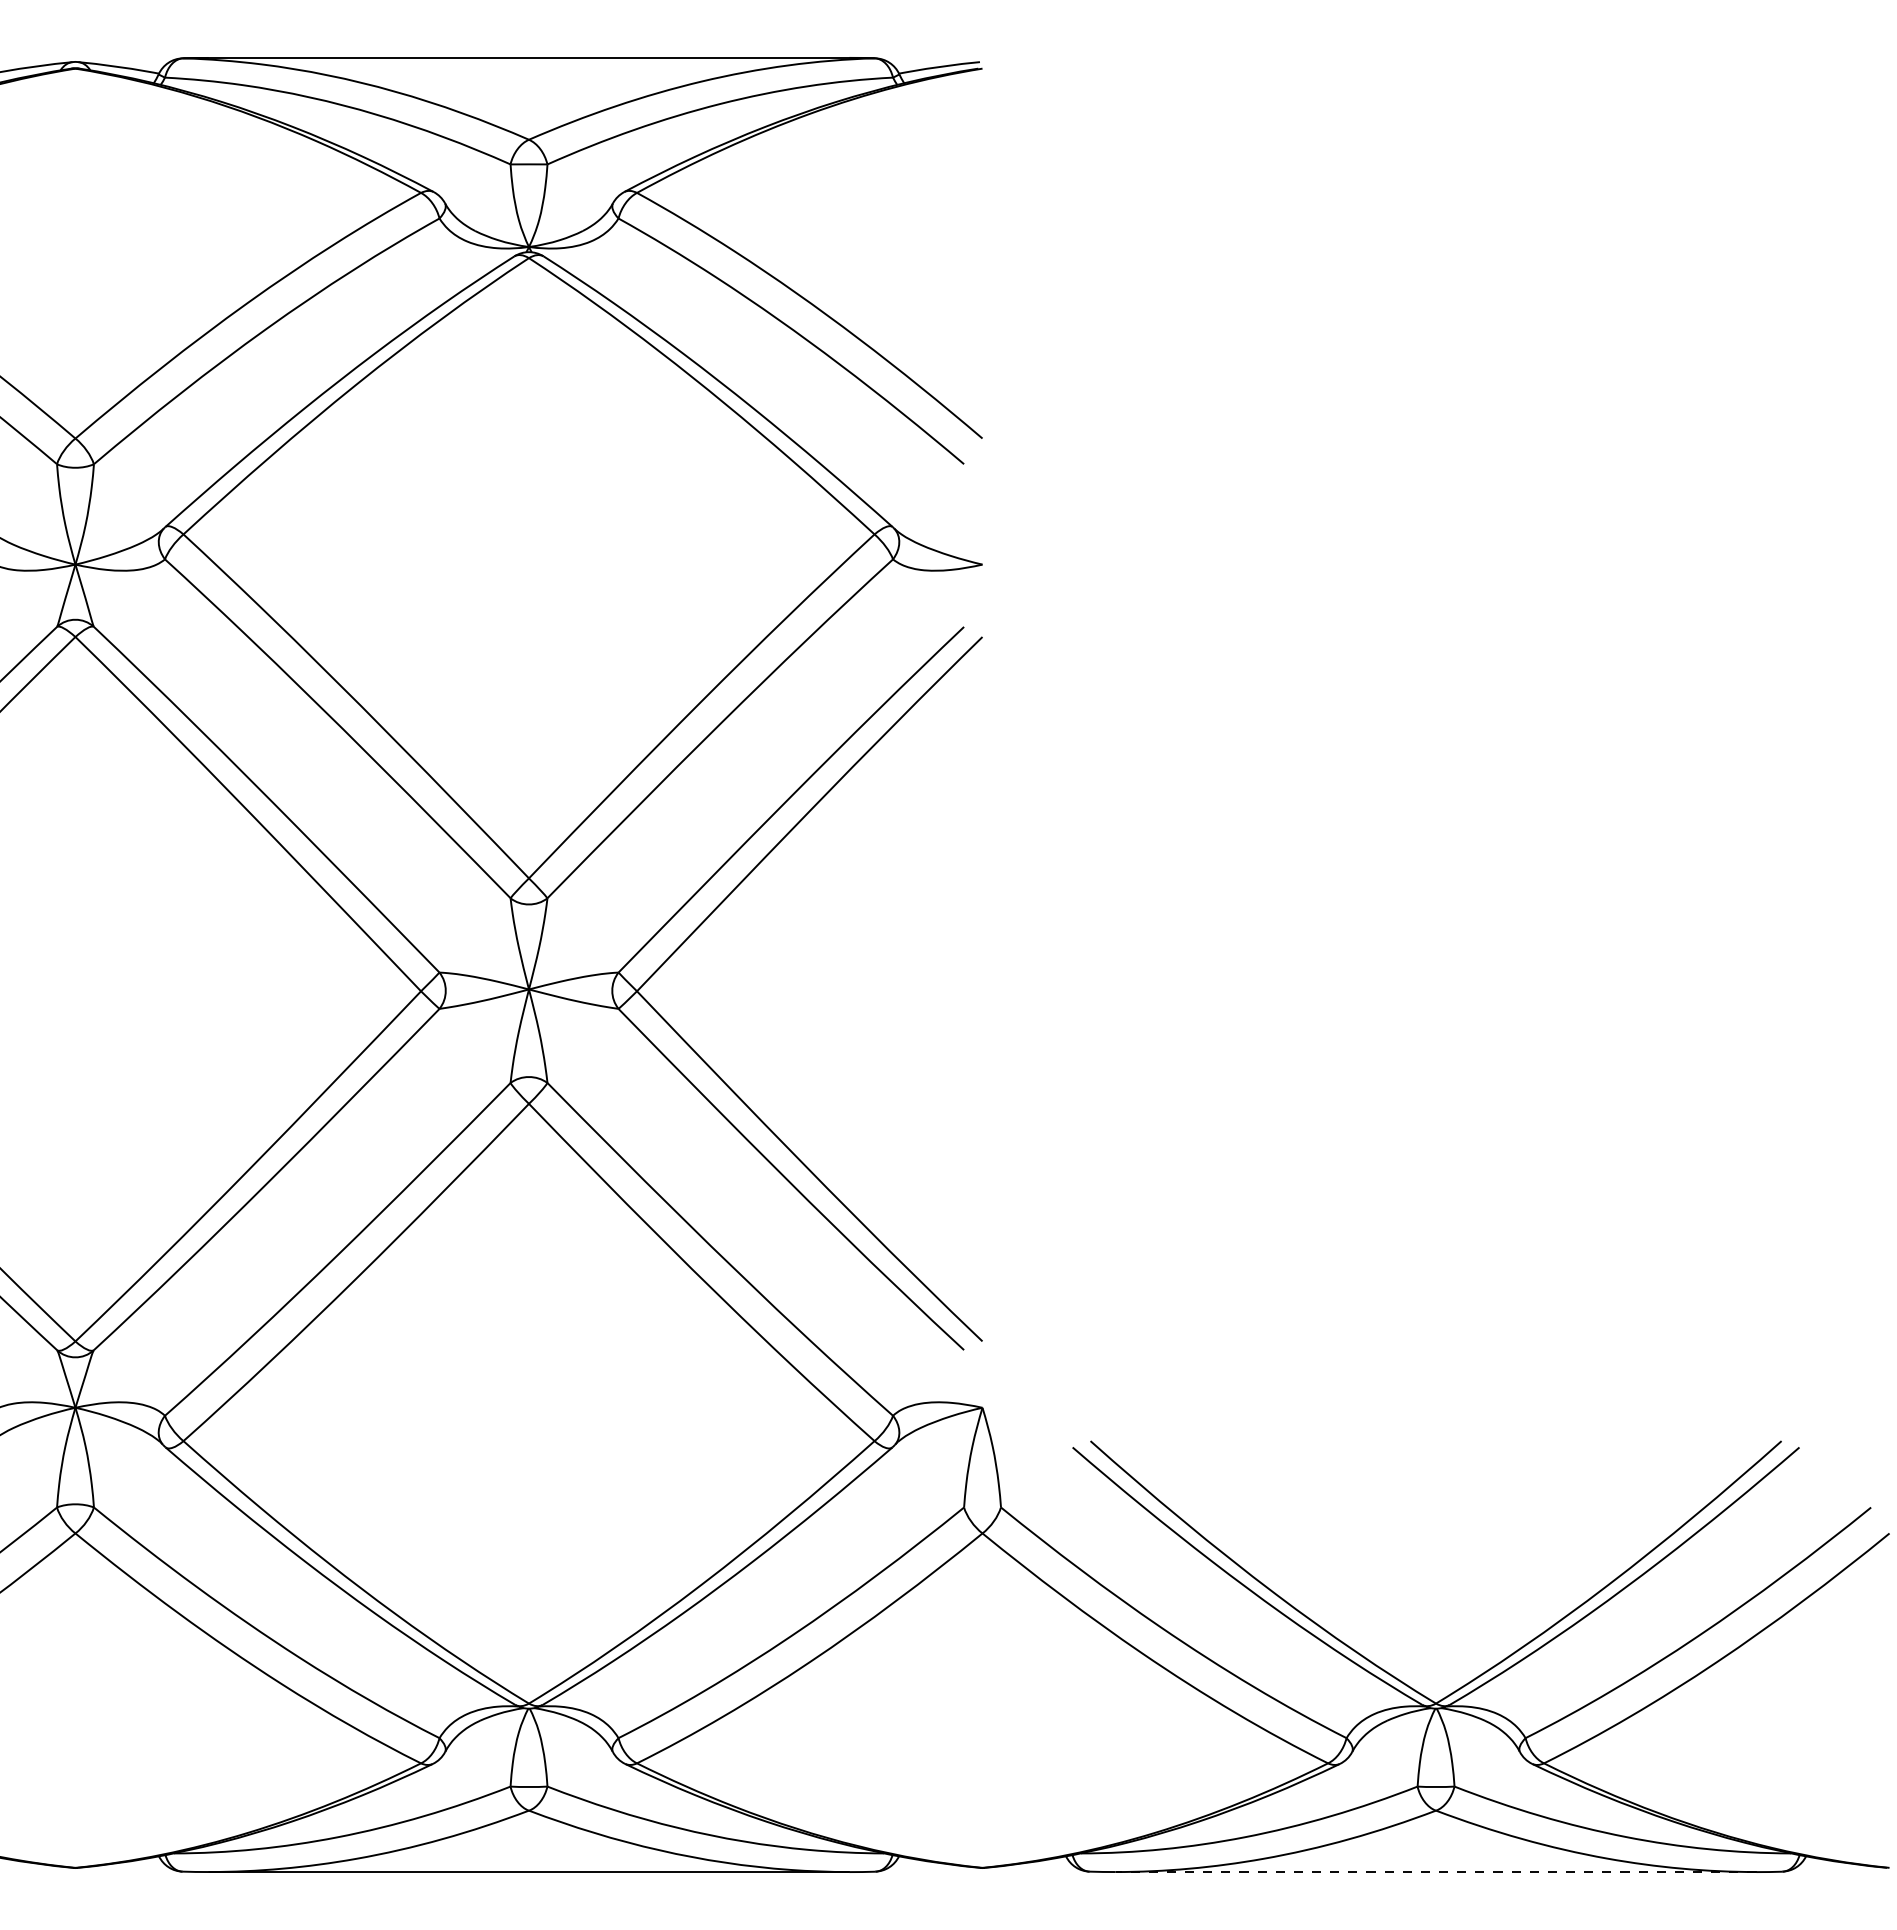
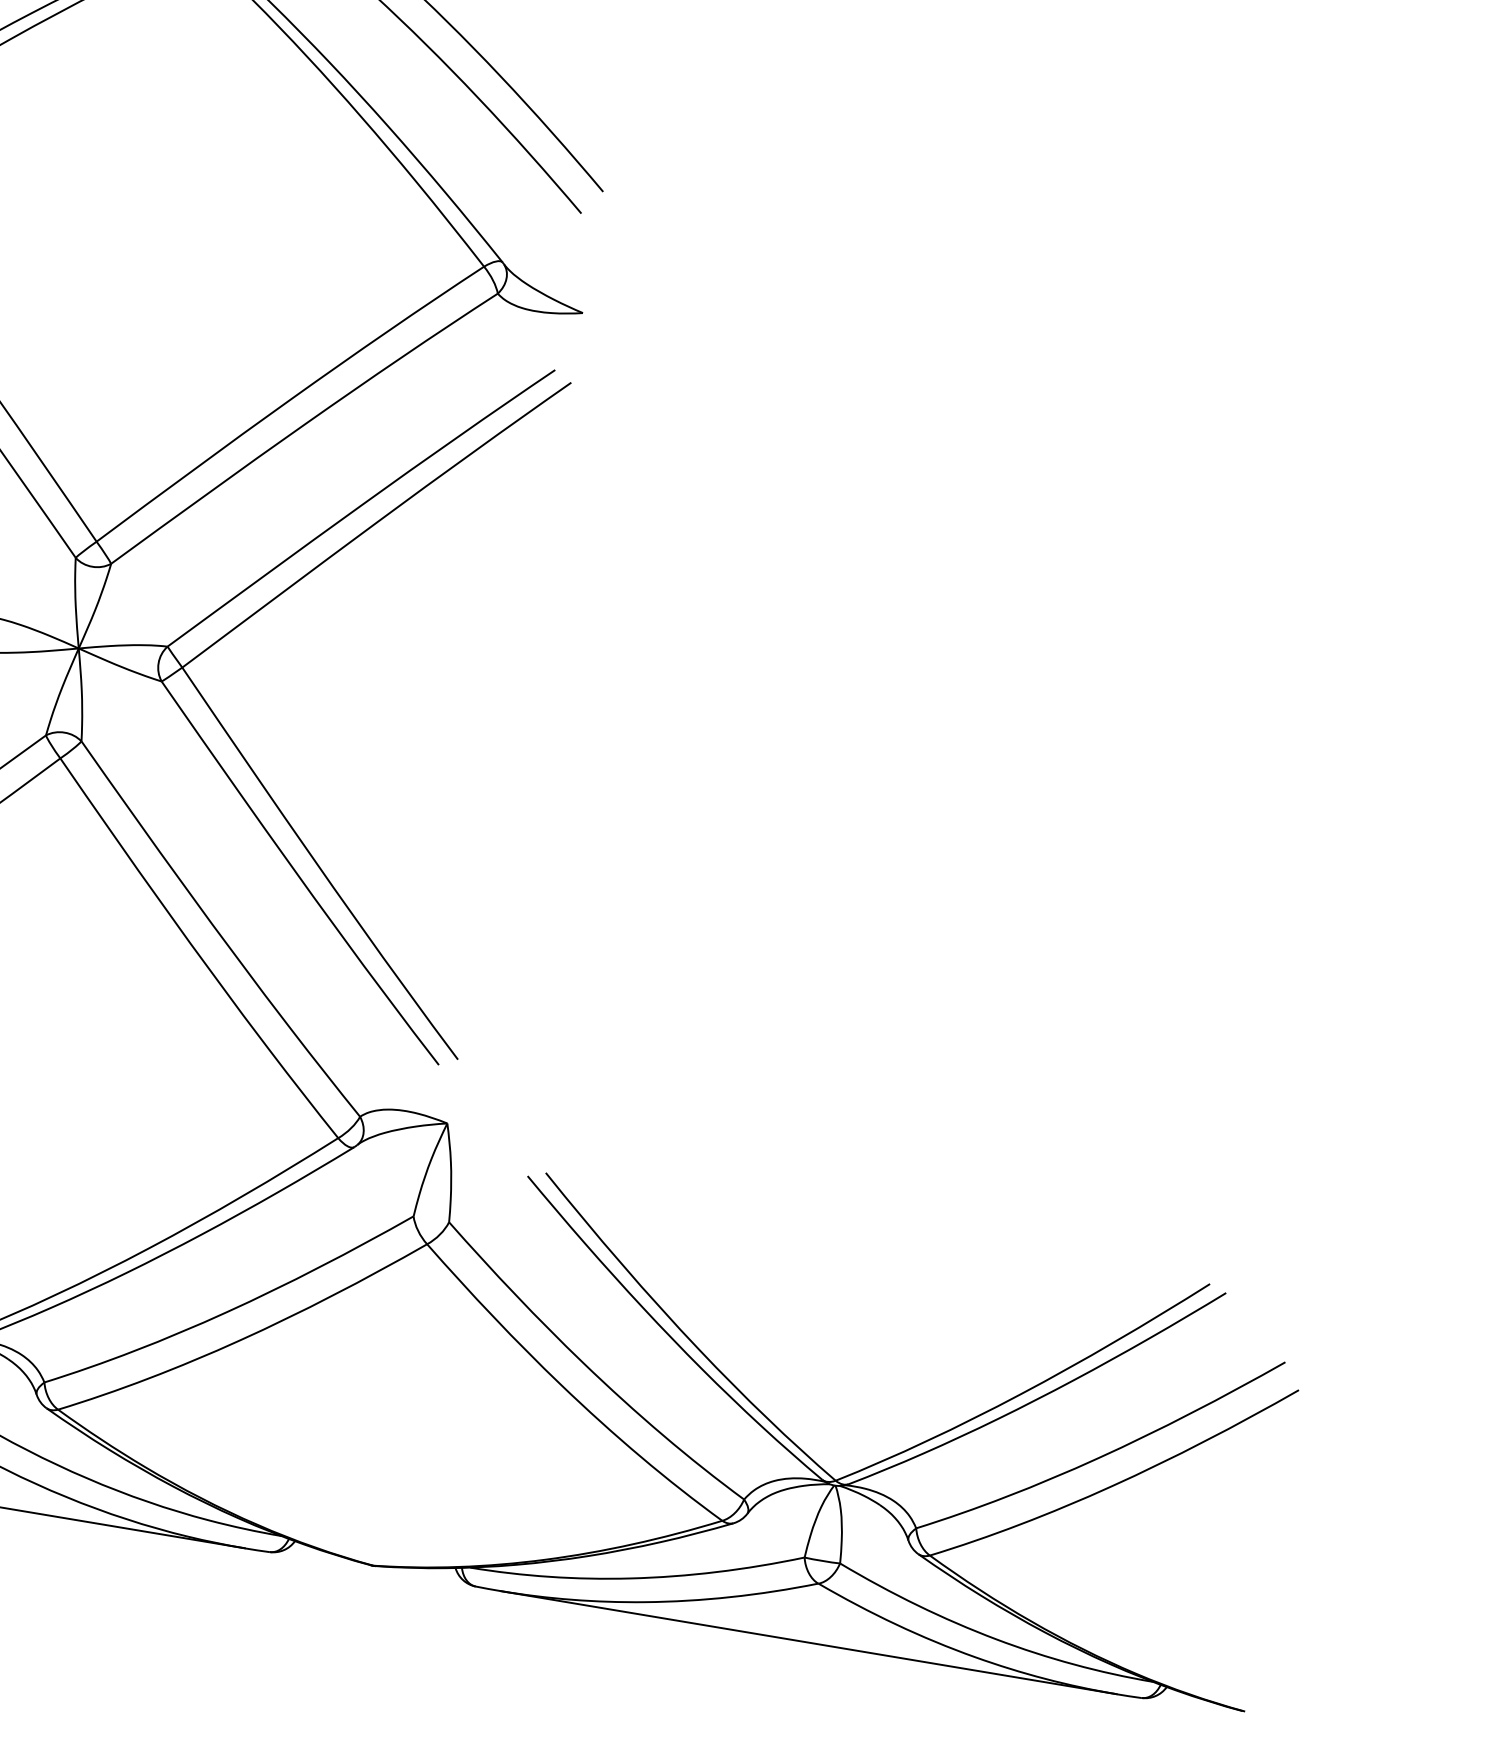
line: (1435, 1872) -> (808, 1642), dashed -> solid

